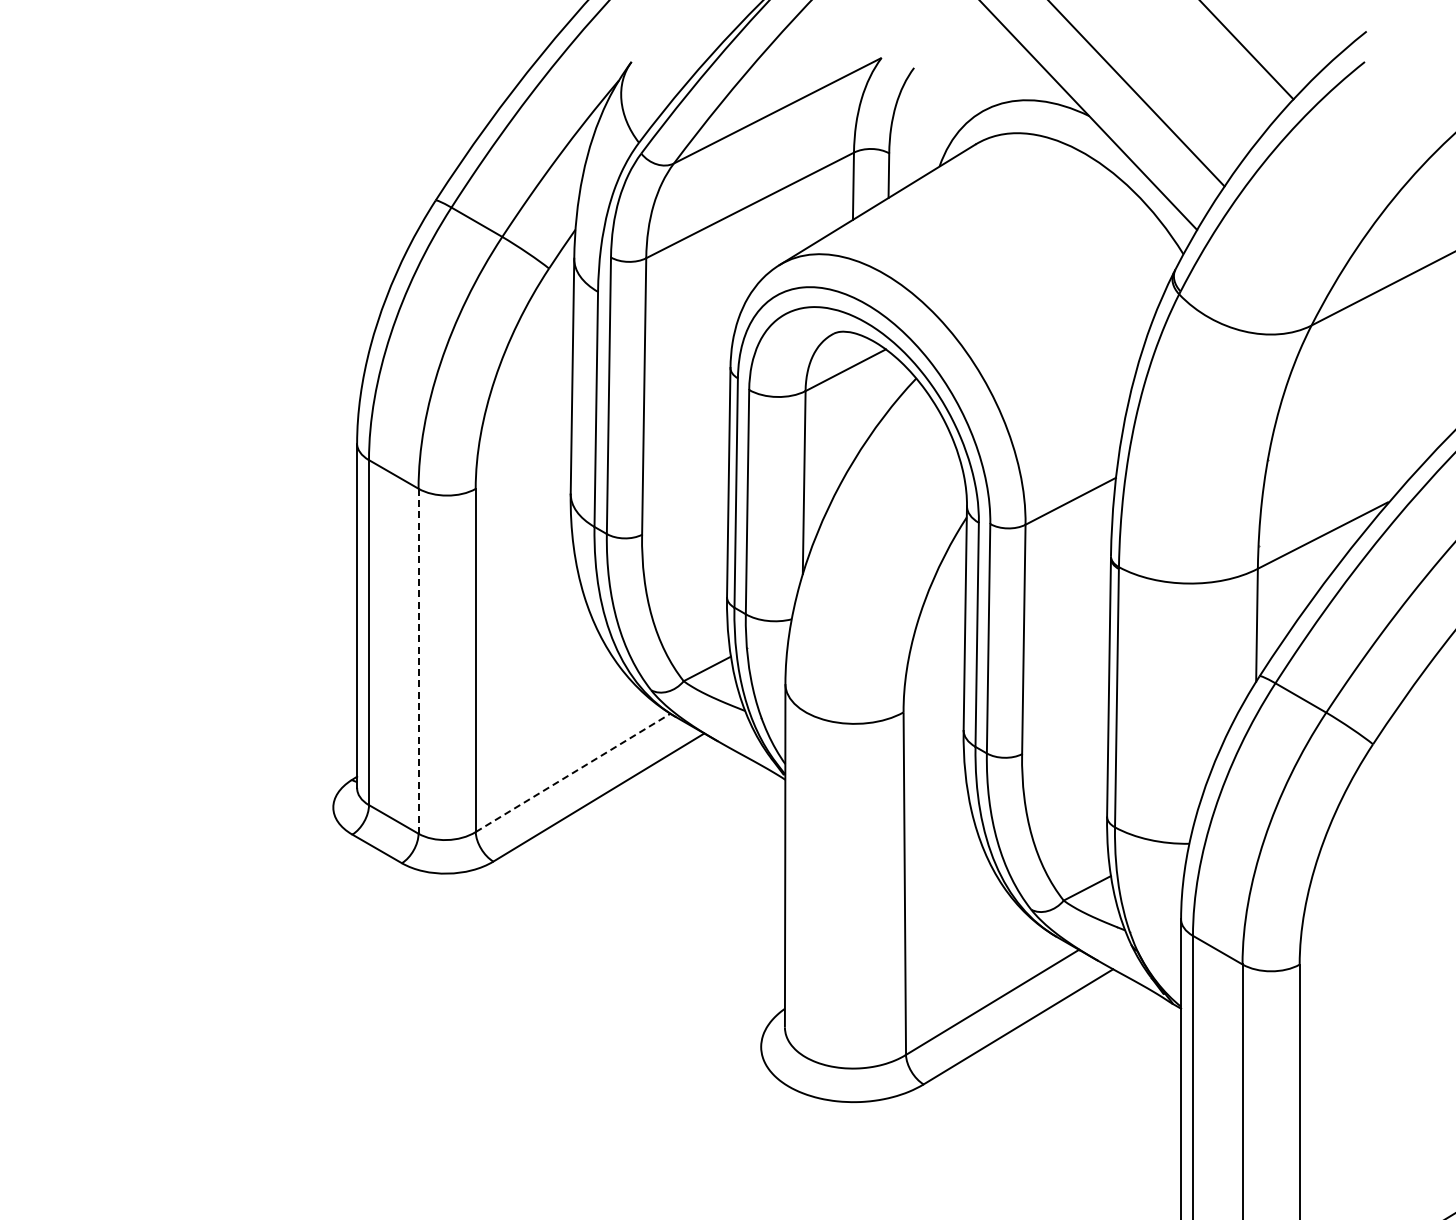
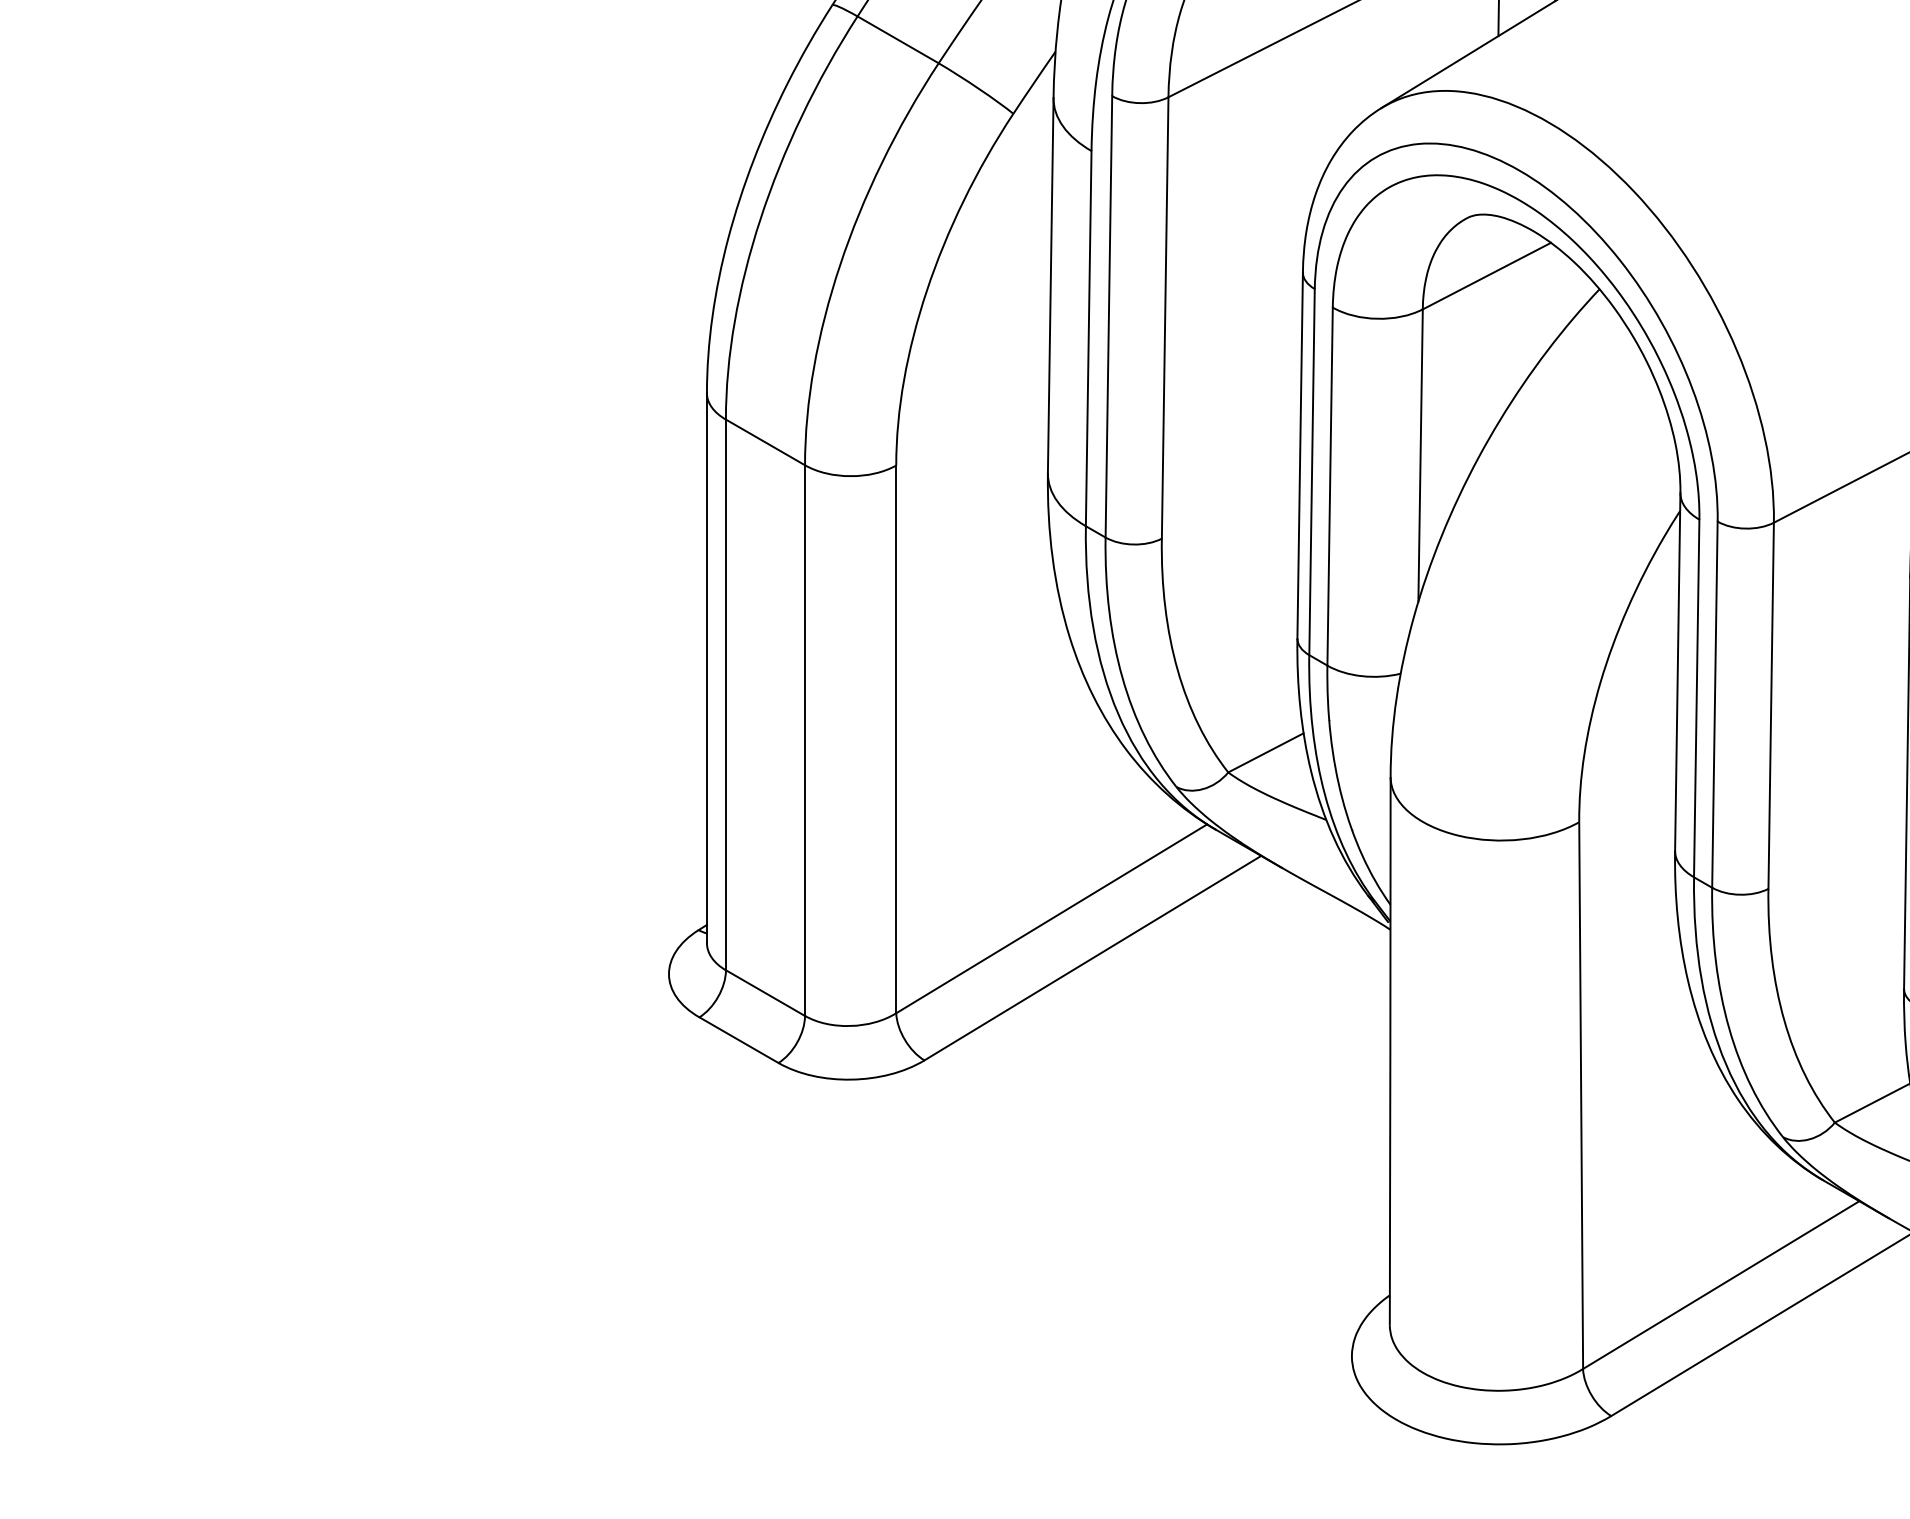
line: (418, 661) -> (804, 741), dashed -> solid
line: (573, 772) -> (1052, 918), dashed -> solid

